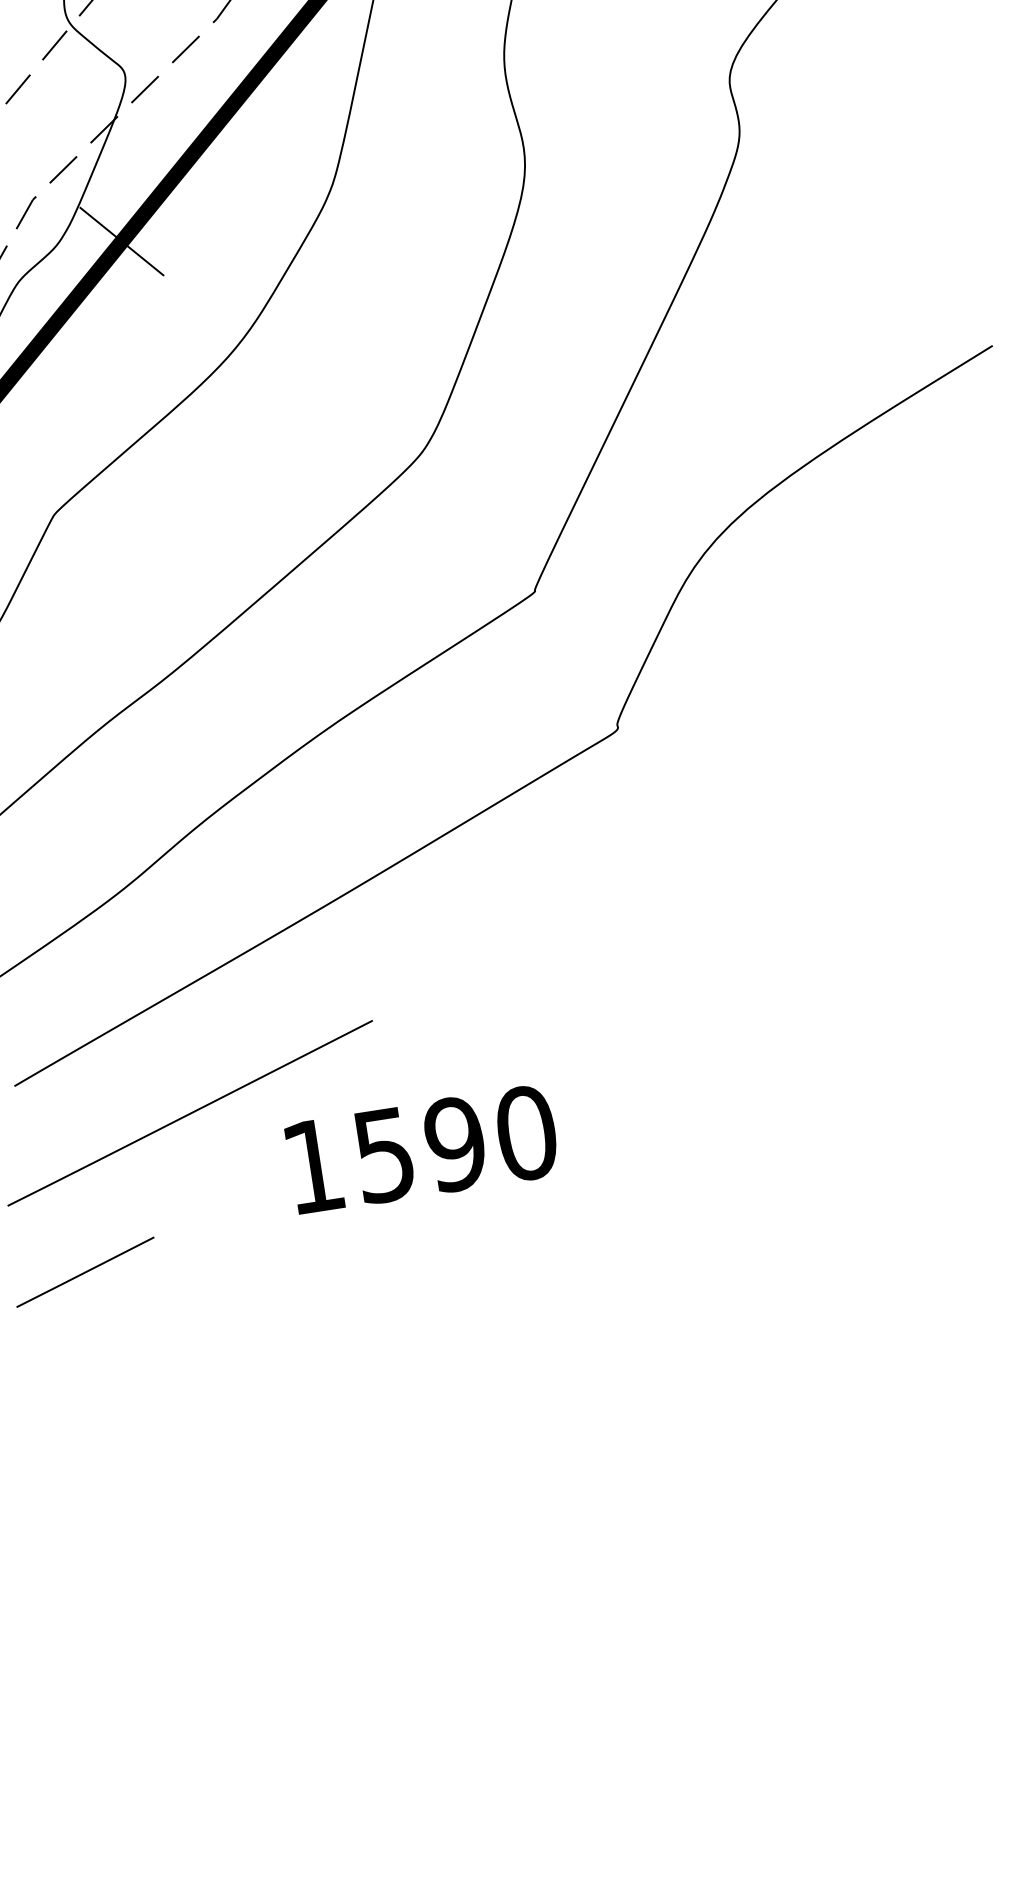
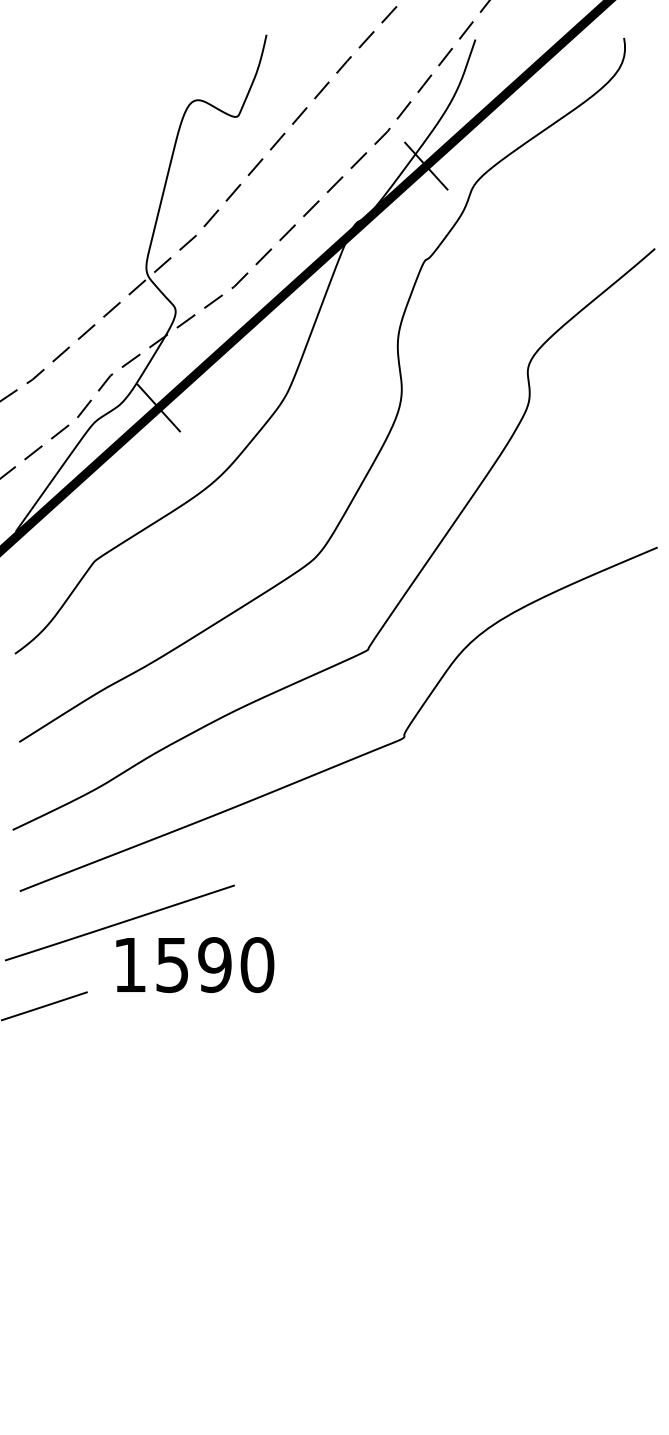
text: (422, 1148) -> (195, 964), moved

